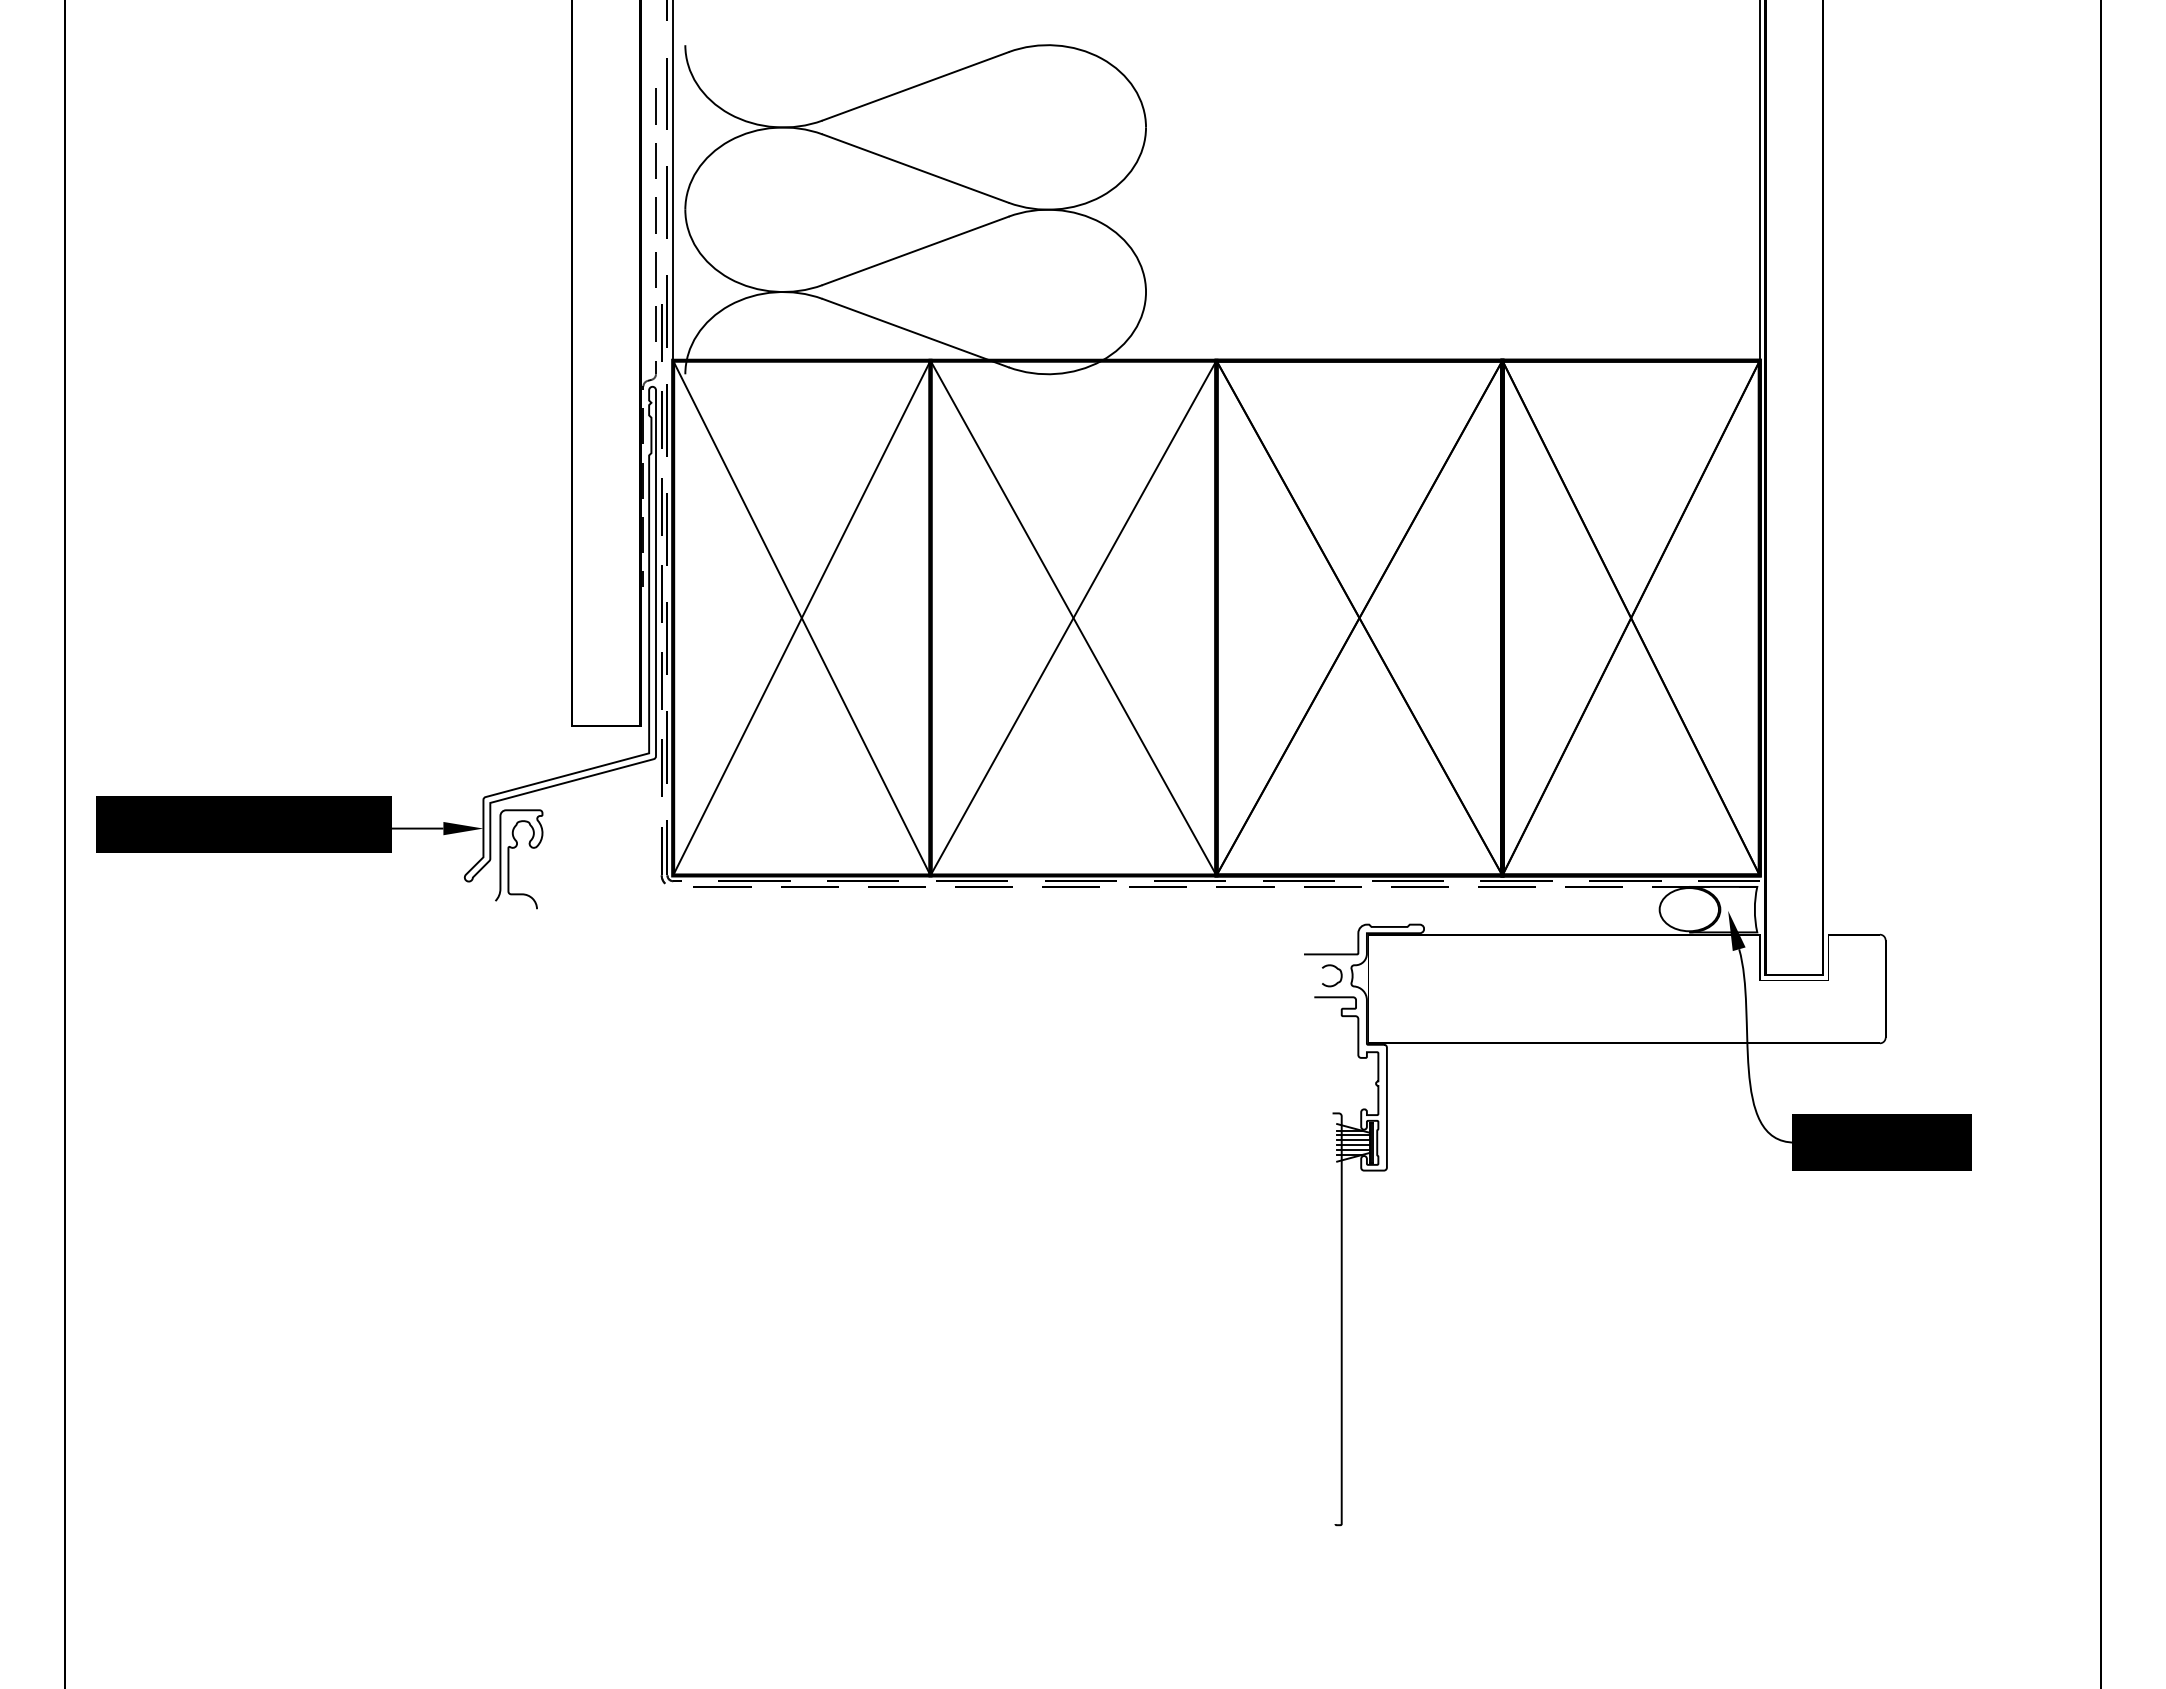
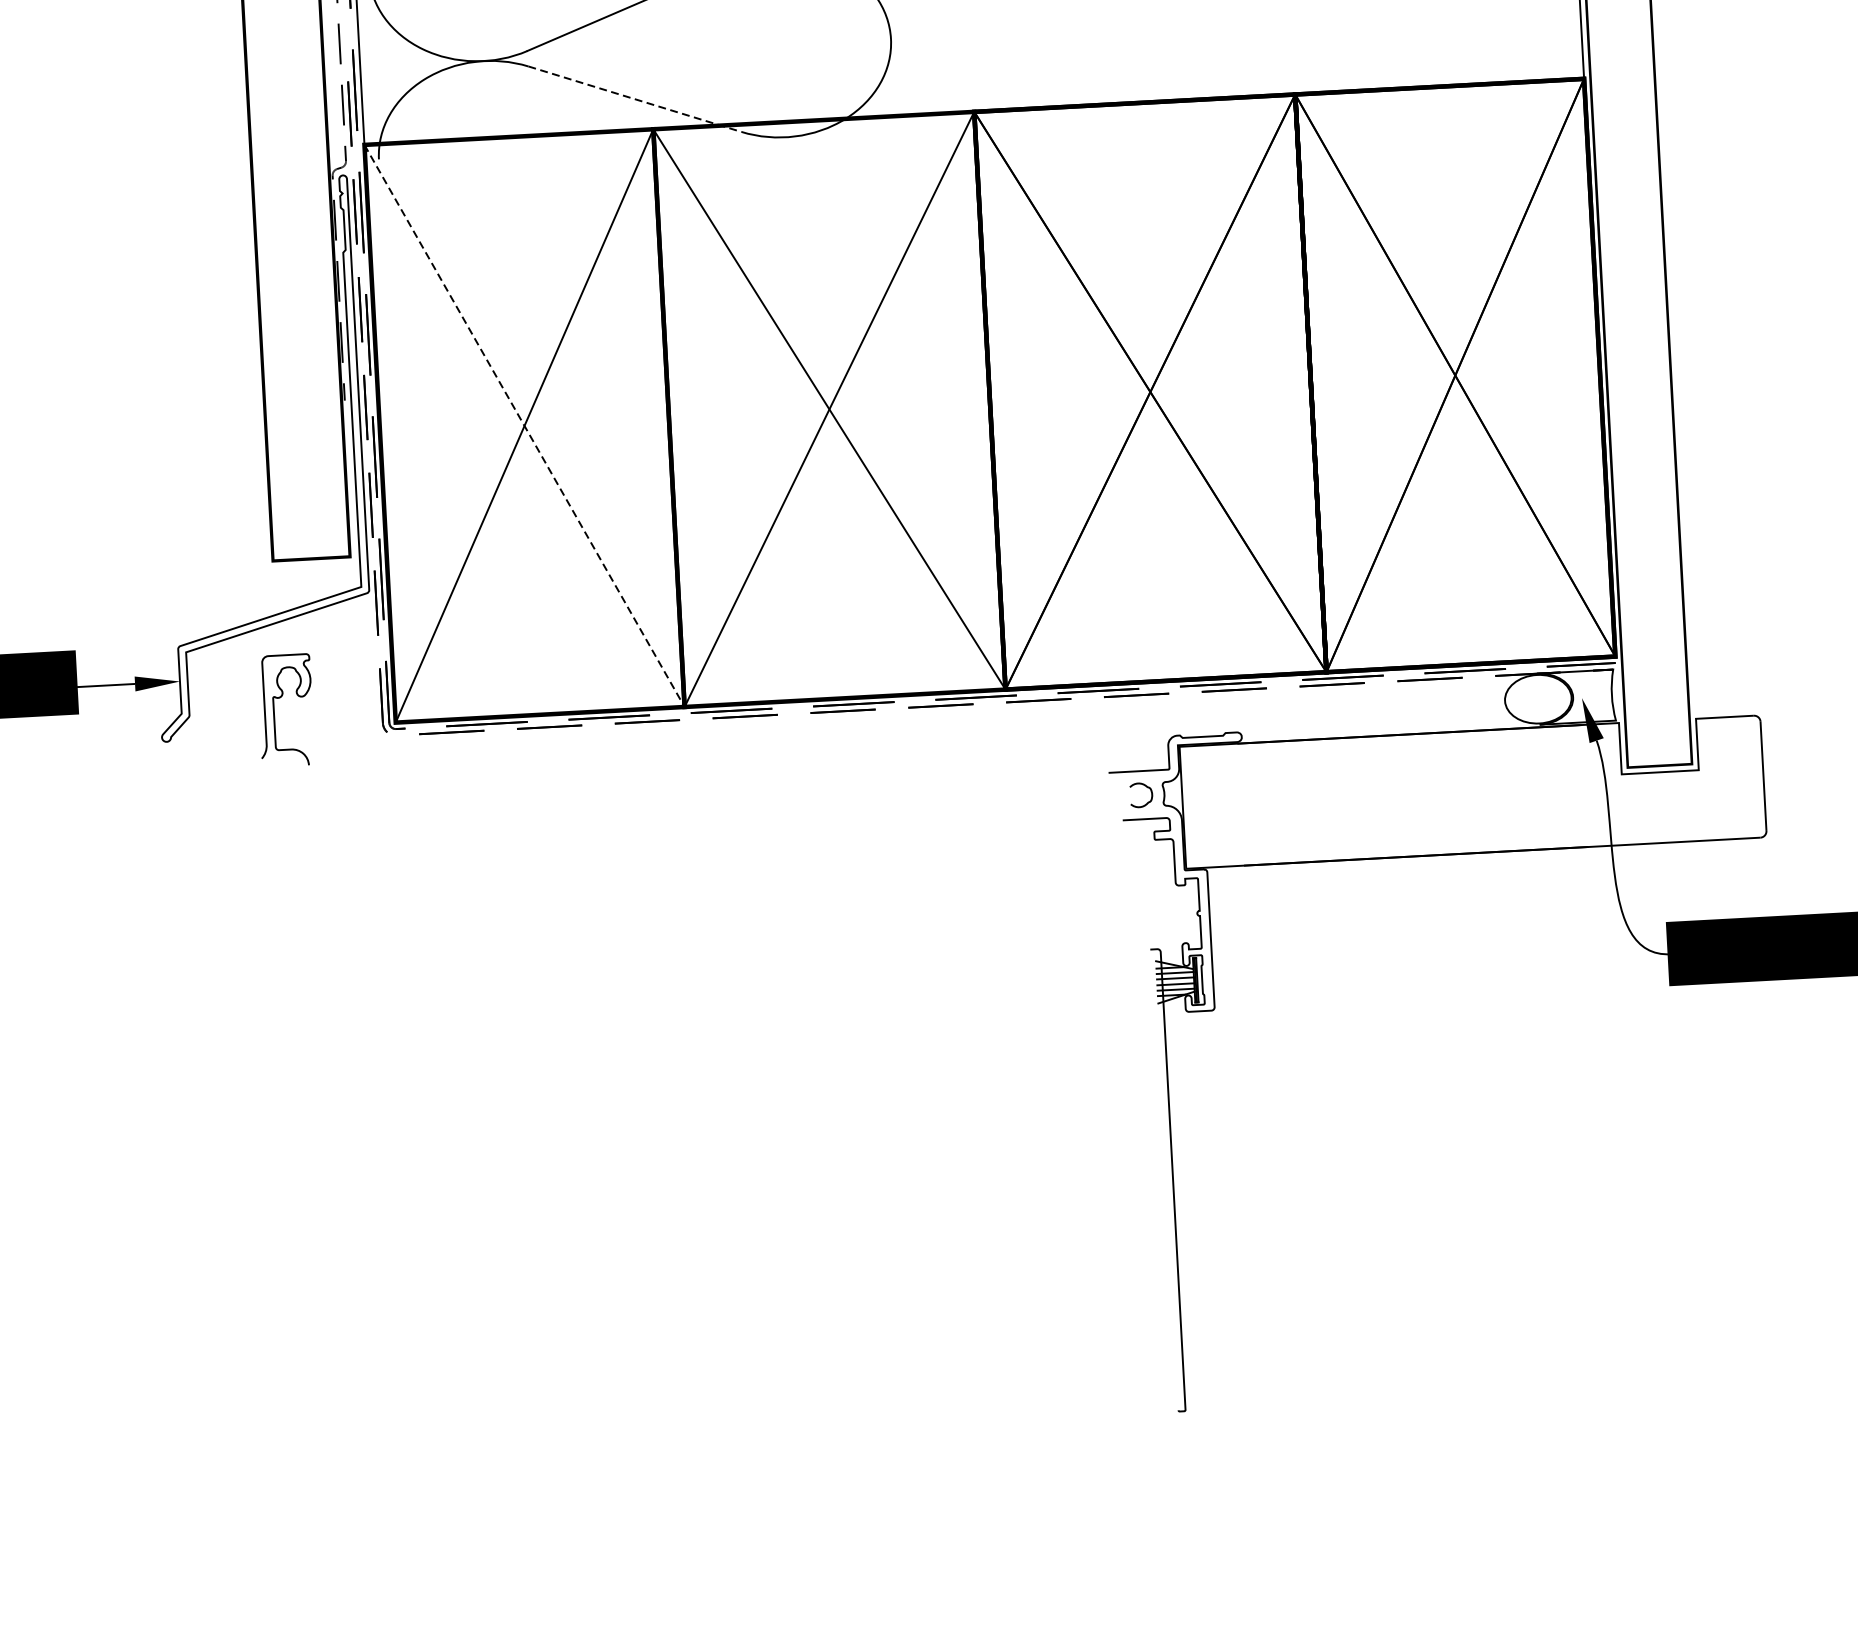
line: (916, 333) -> (635, 99), solid -> dashed
line: (801, 618) -> (524, 426), solid -> dashed
curve: (509, 859) -> (275, 711), moved

